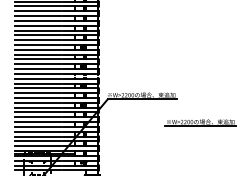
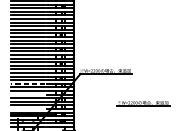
line: (37, 112) -> (28, 83), solid -> dashed
part: (200, 122) -> (143, 103), moved
line: (37, 126) -> (28, 94), removed
line: (37, 146) -> (28, 109), removed

